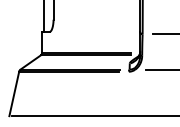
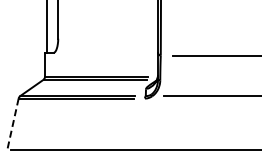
line: (13, 94) -> (12, 124), solid -> dashed

